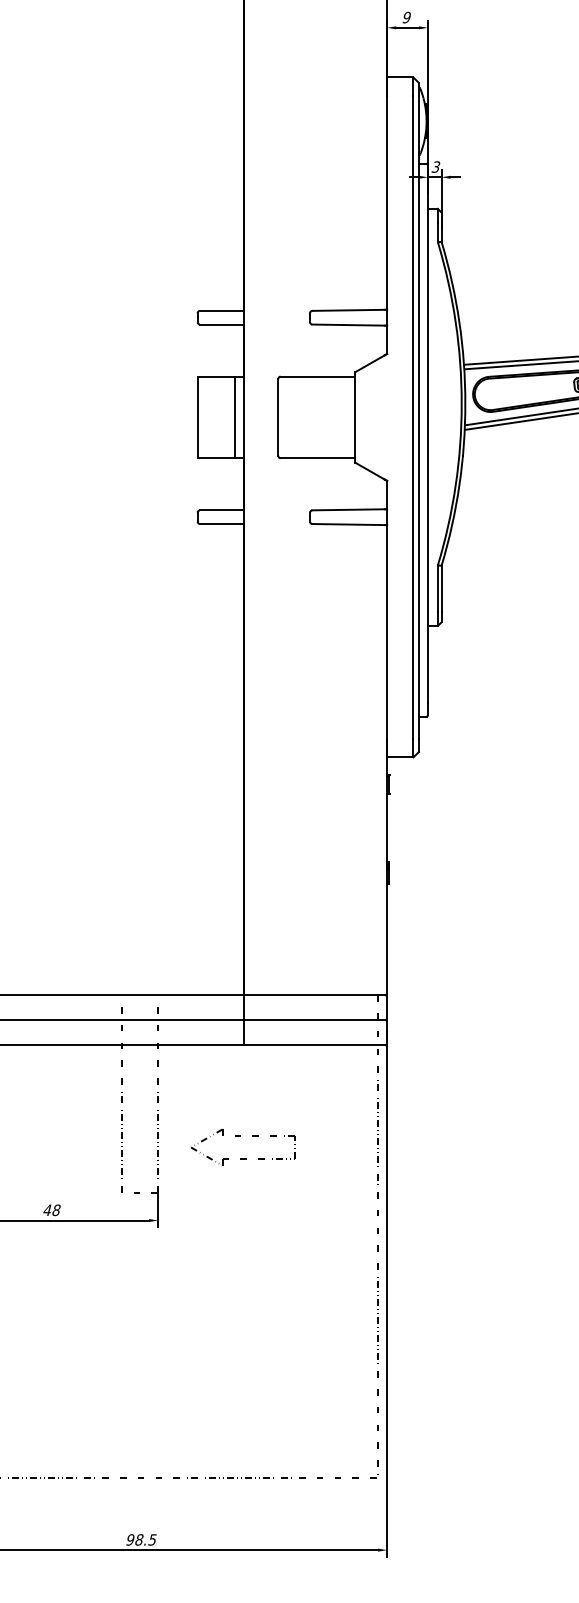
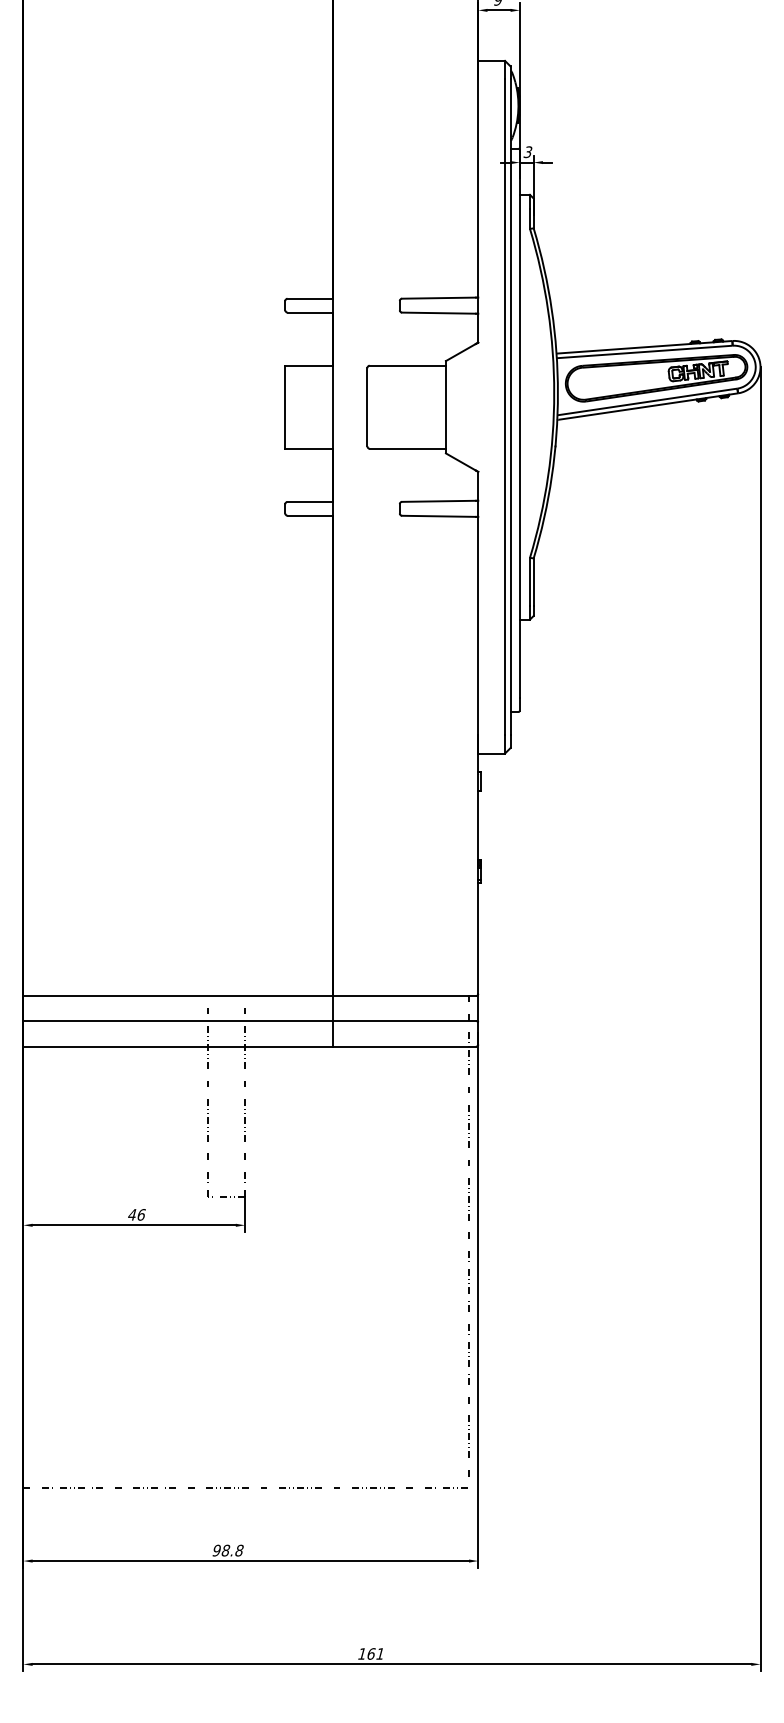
line: (235, 416) -> (323, 406), removed
part: (243, 1157) -> (331, 1161), removed
text: (56, 1209) -> (141, 1214), 48 -> 46
text: (151, 1539) -> (238, 1550), 98.5 -> 98.8

